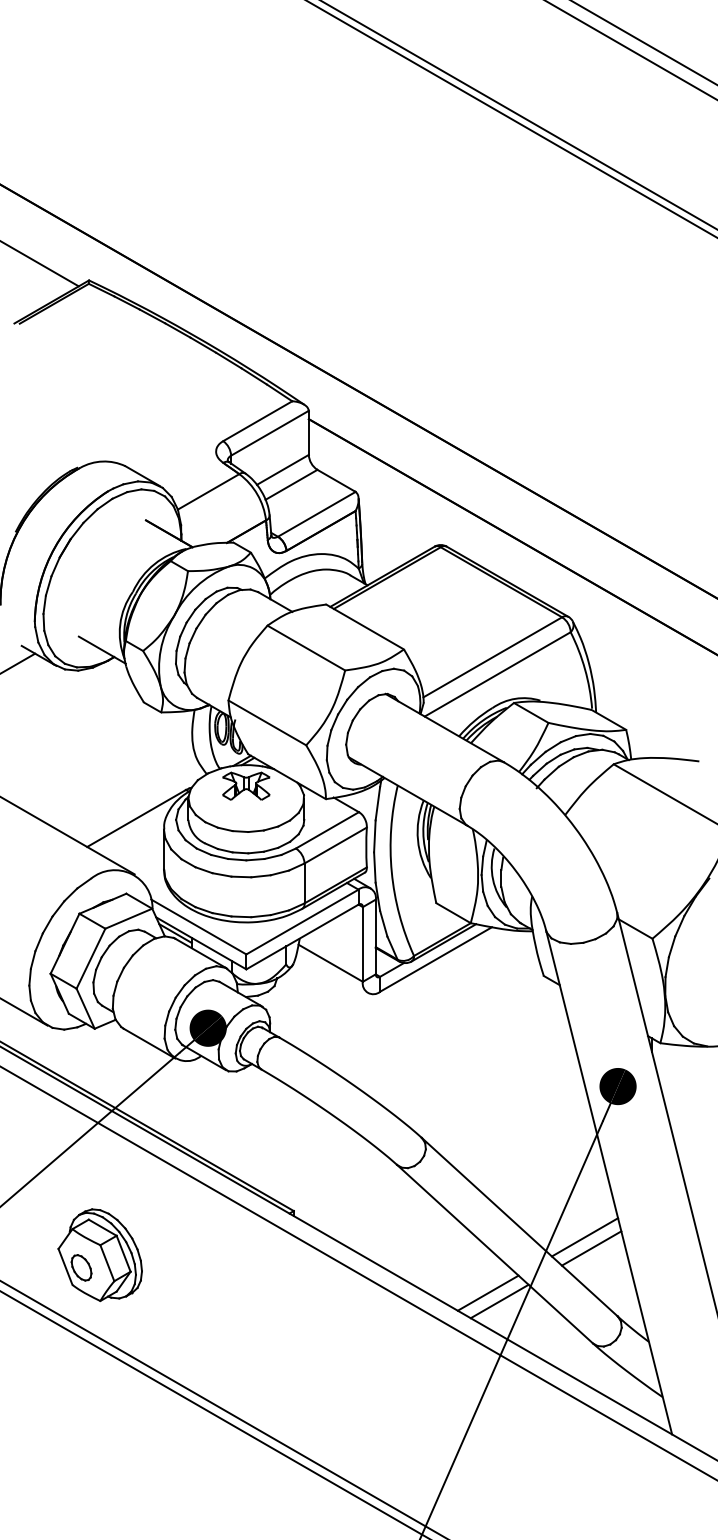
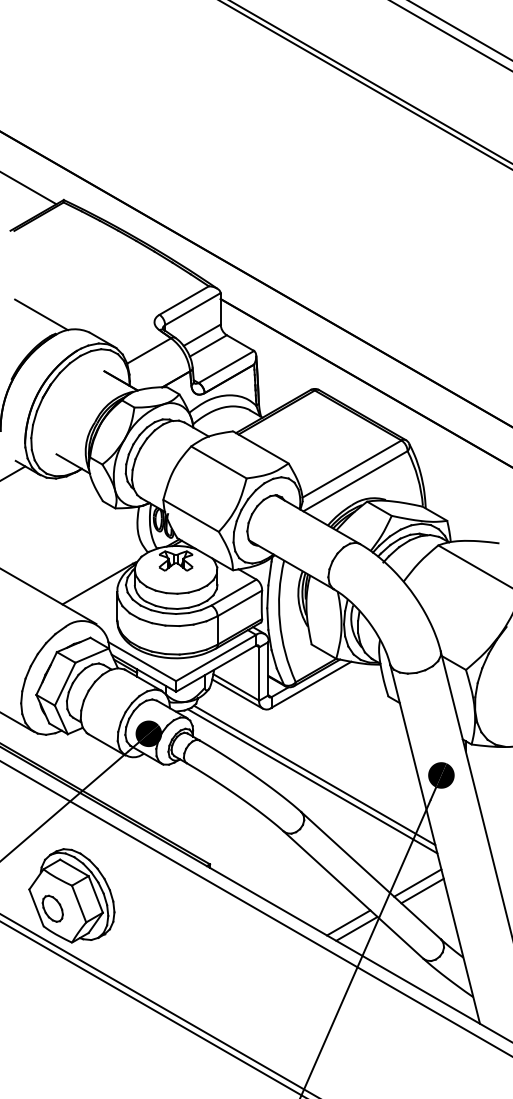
line: (57, 440) -> (41, 314), added
line: (332, 972) -> (237, 694), added
line: (440, 1086) -> (314, 775), added
line: (437, 1094) -> (312, 781), added
part: (99, 1254) -> (71, 895), size x1.43

